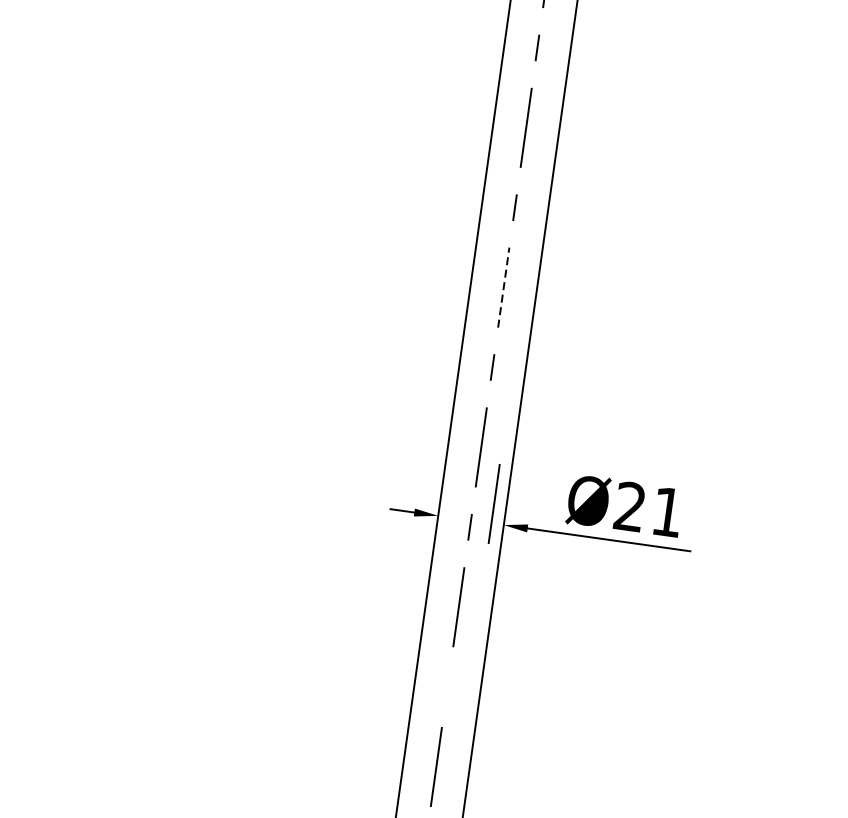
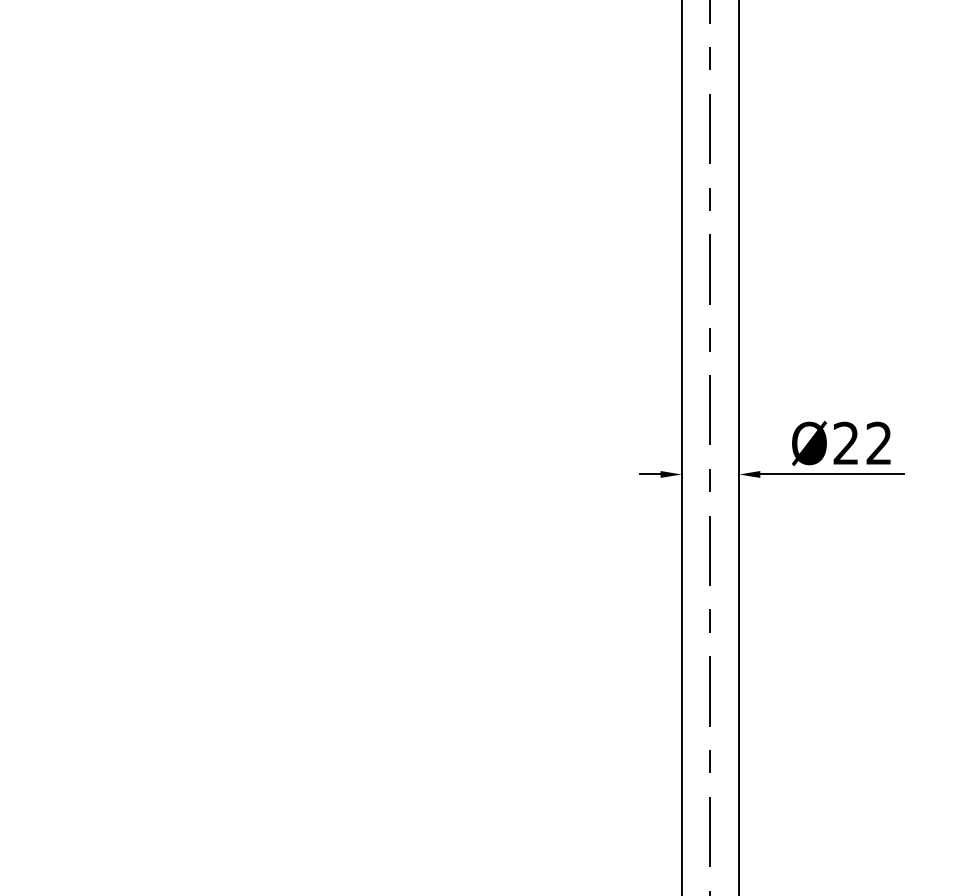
line: (503, 287) -> (710, 269), dashed -> solid
line: (493, 503) -> (727, 457), removed
text: (667, 510) -> (878, 442), Ø21 -> Ø22
line: (446, 686) -> (709, 620), added

